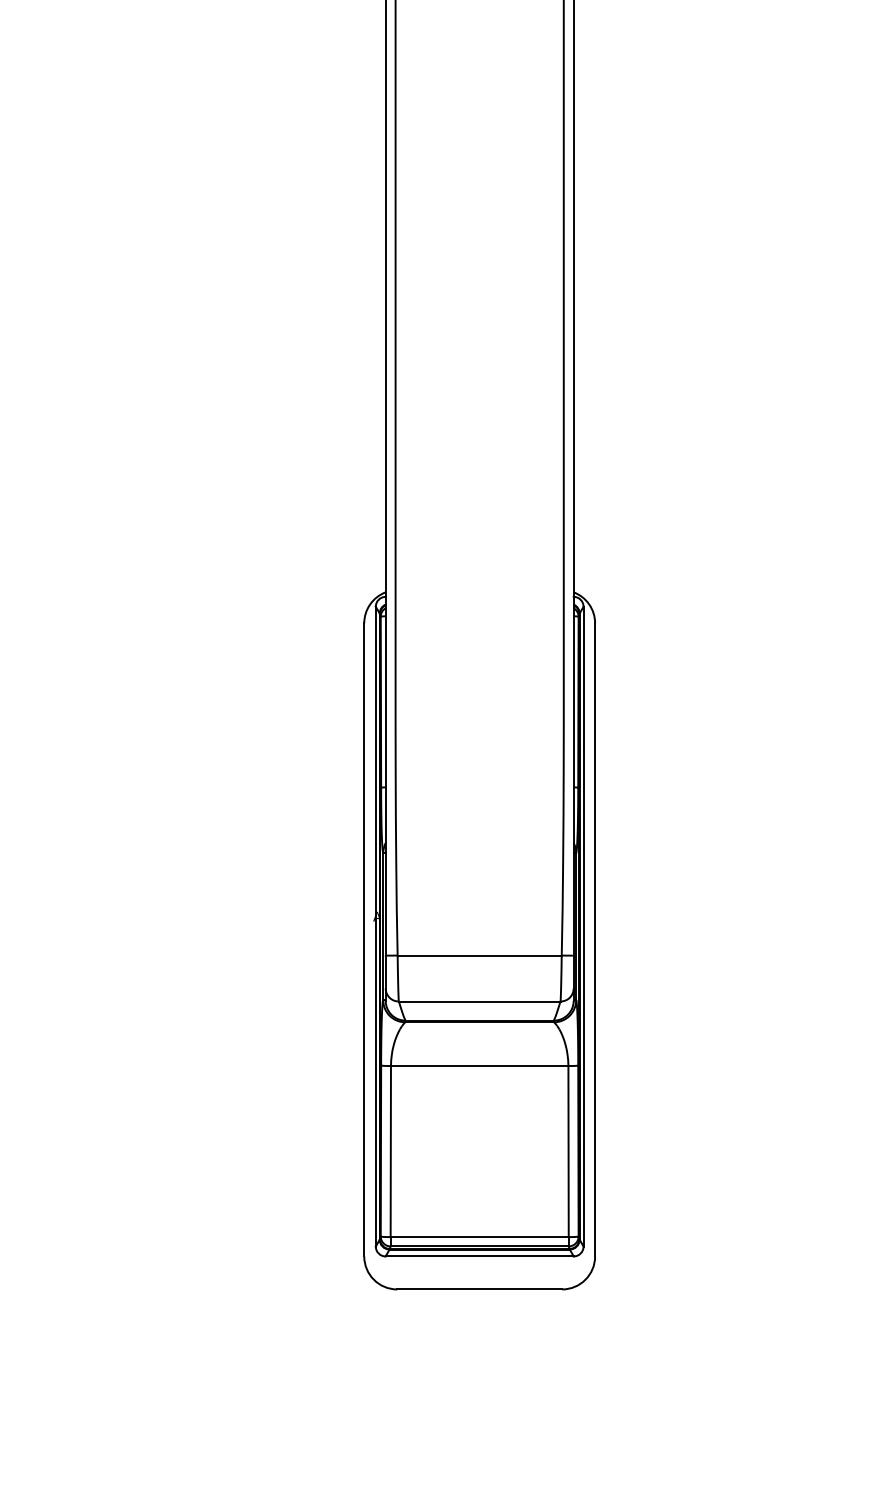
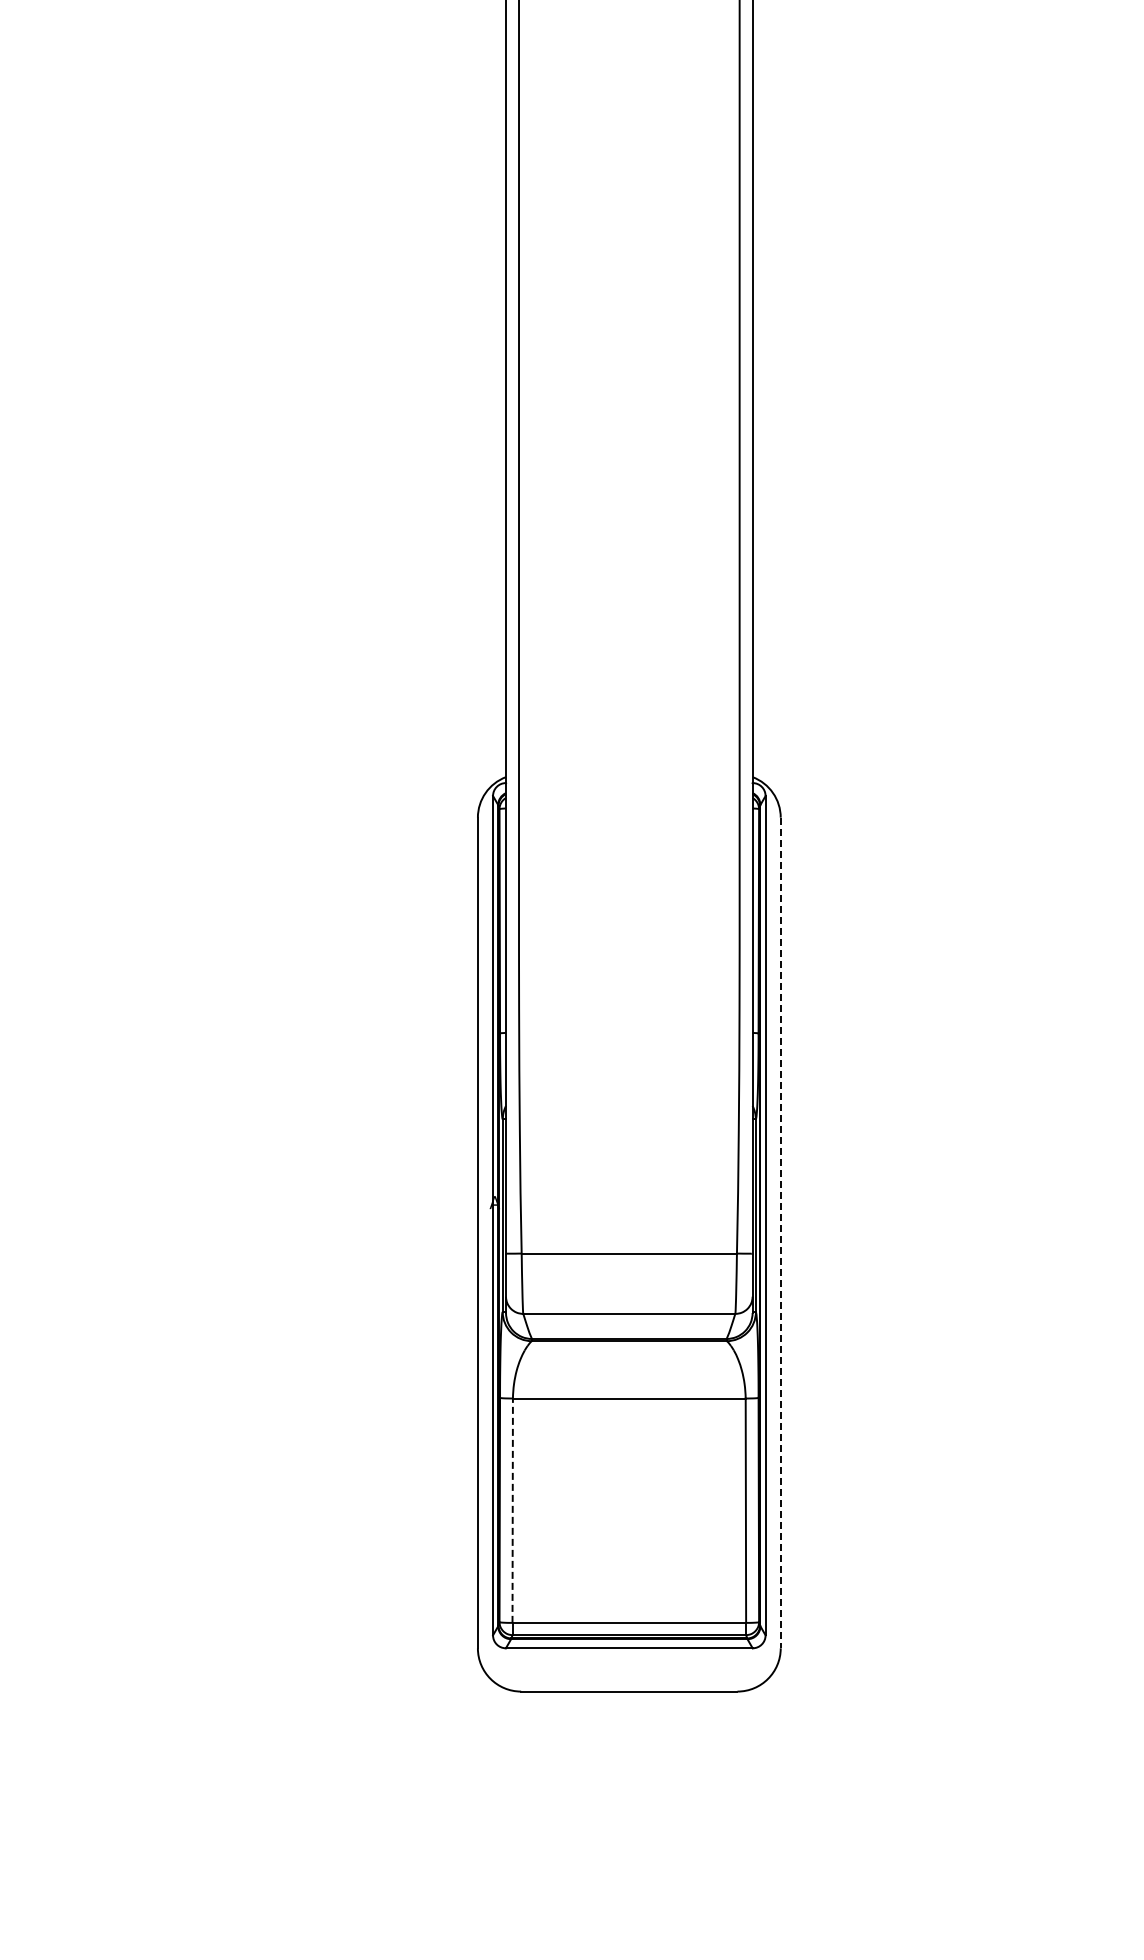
line: (594, 940) -> (780, 1233), solid -> dashed
line: (390, 1151) -> (512, 1510), solid -> dashed

